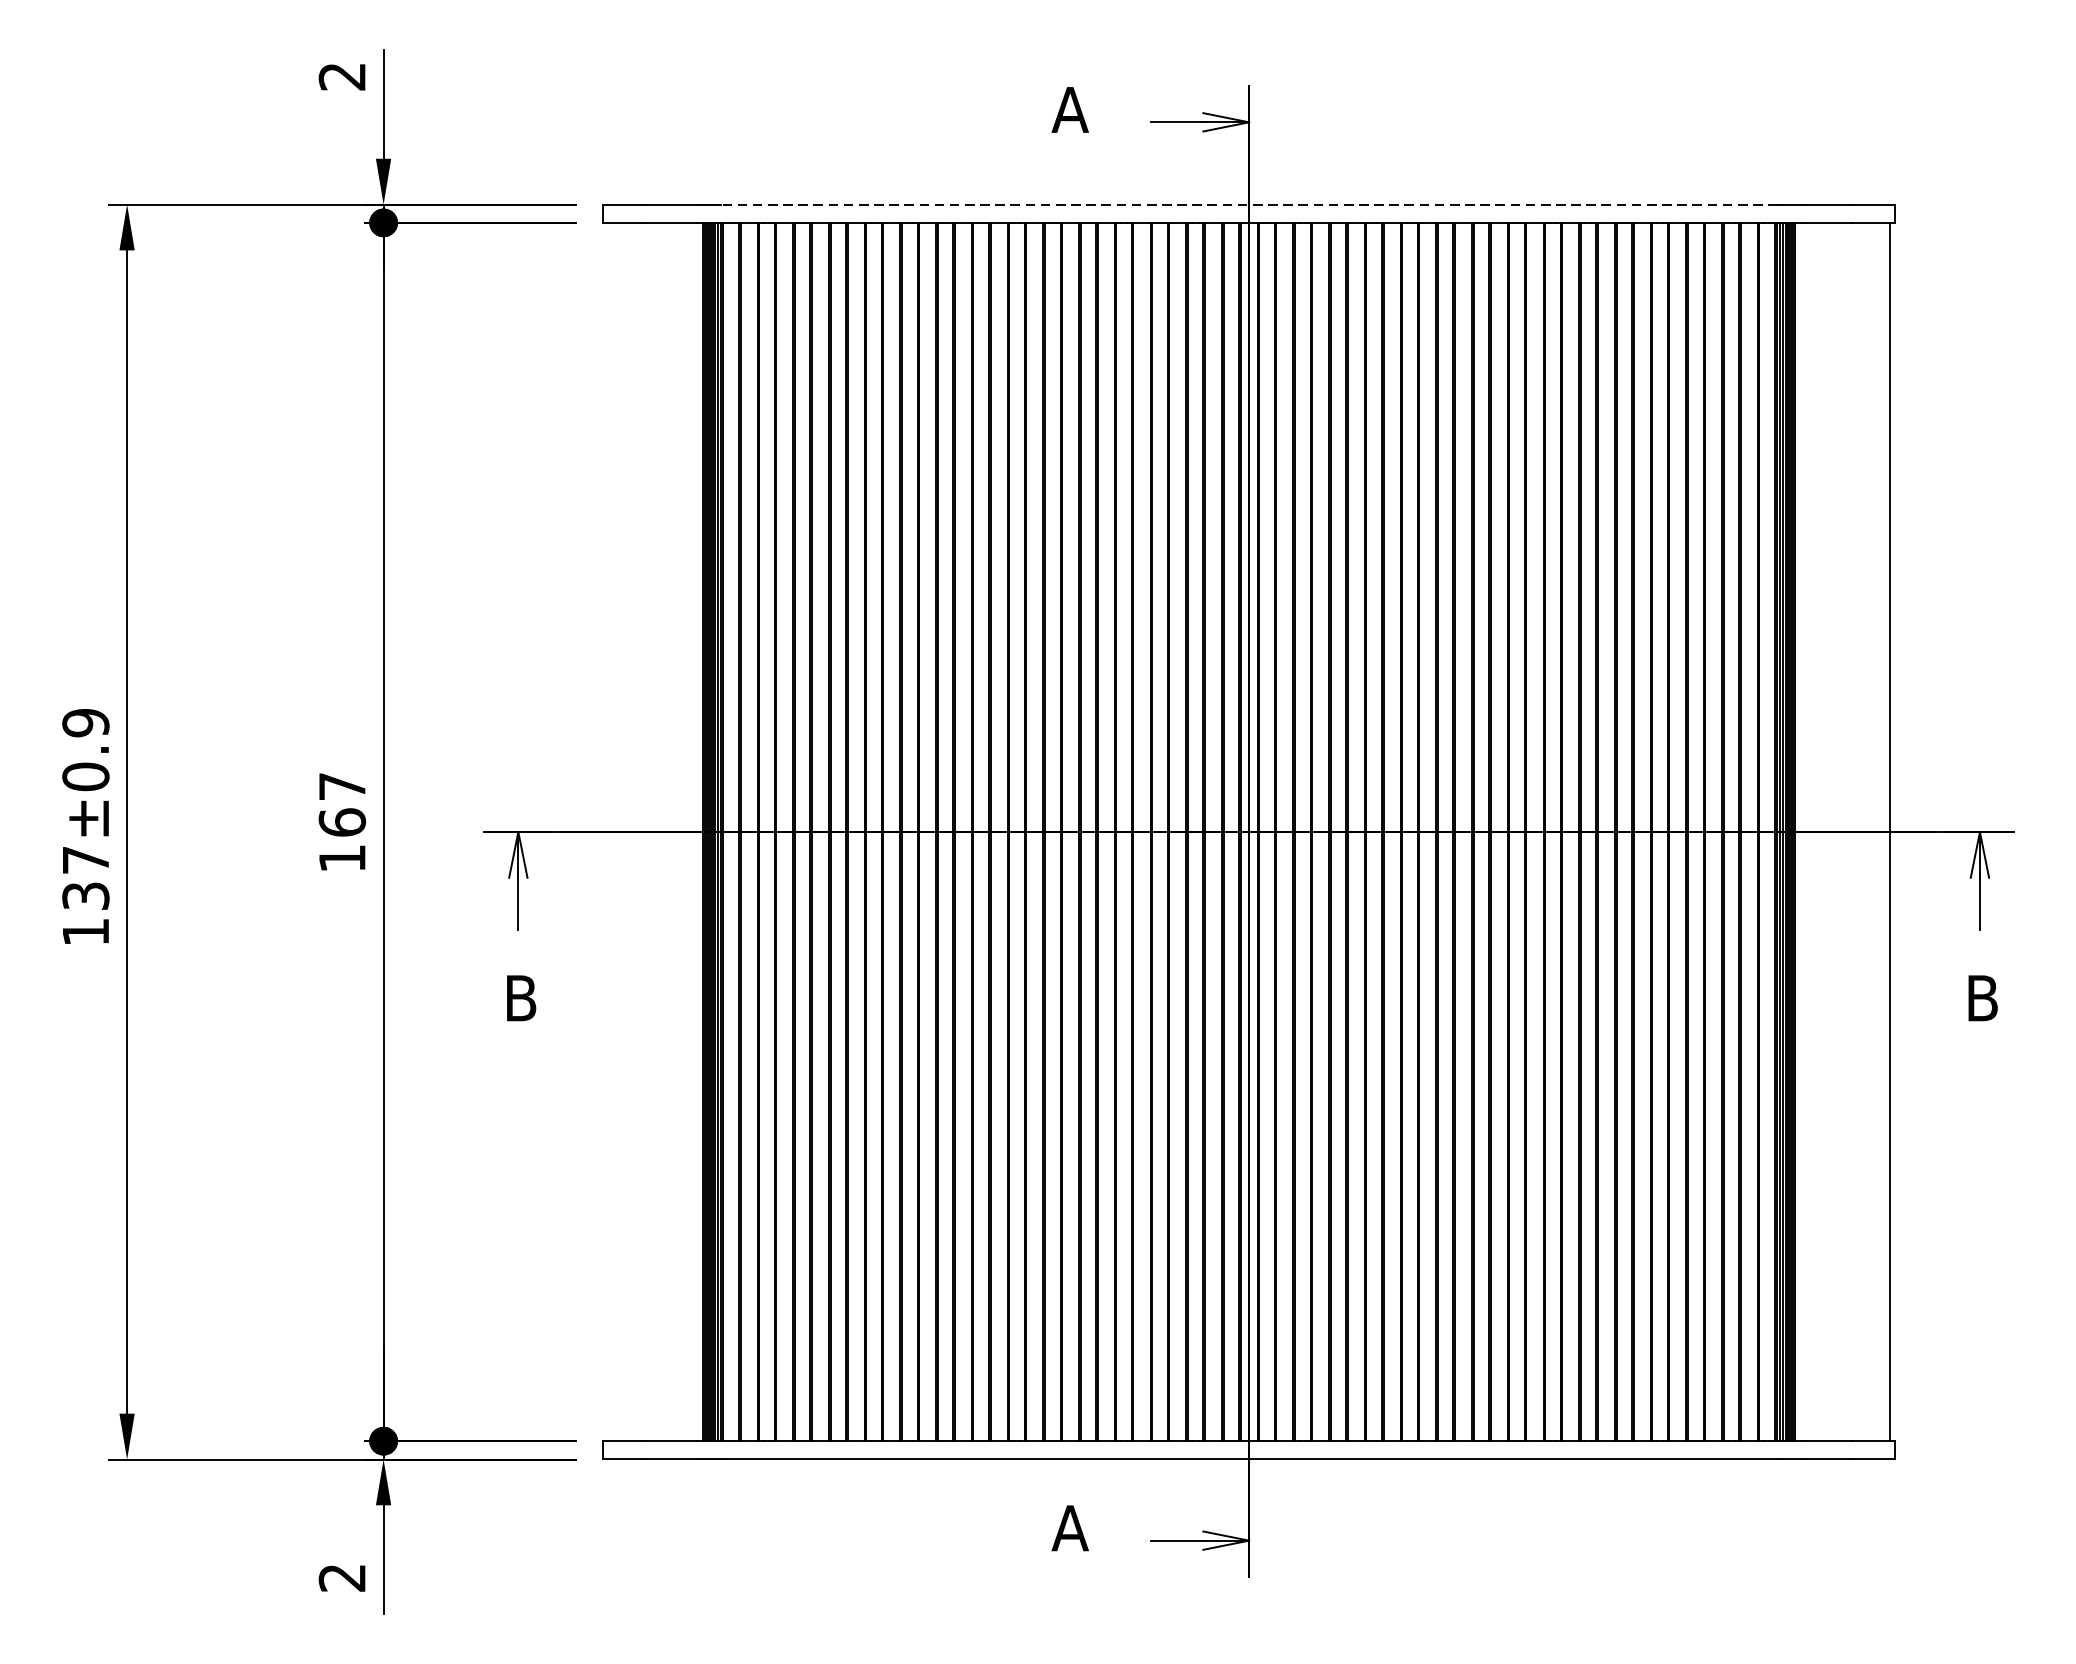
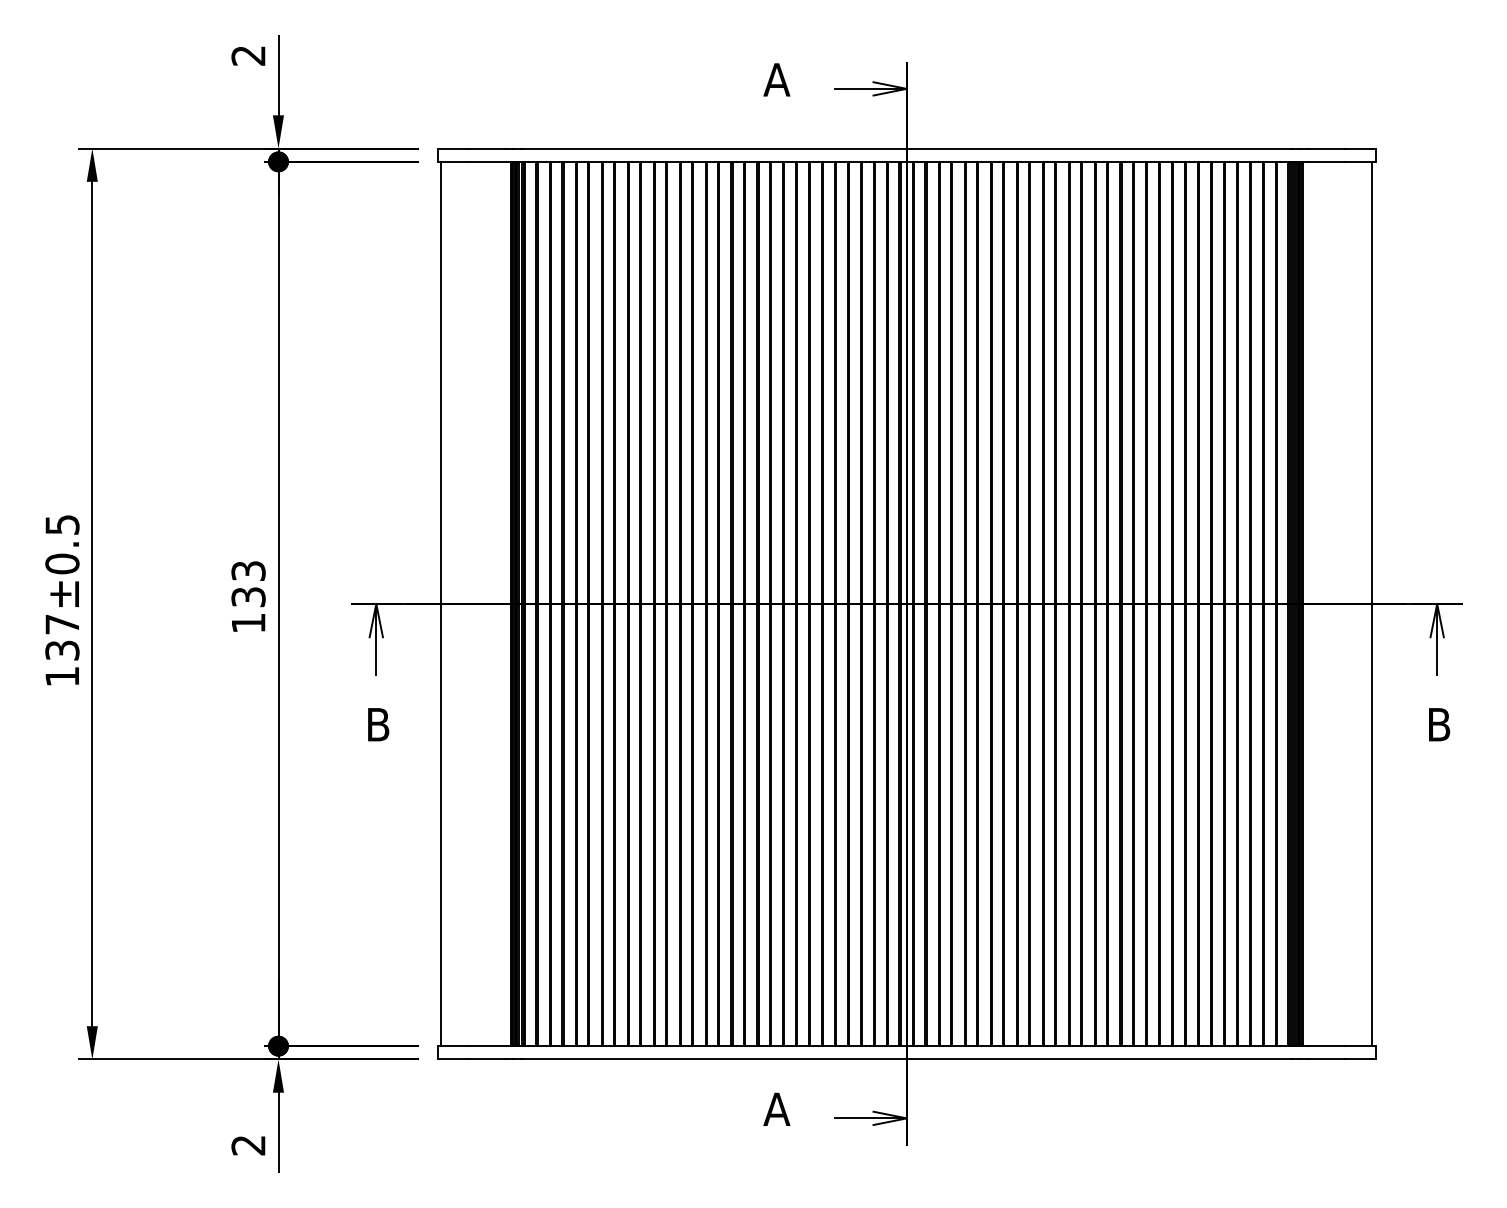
line: (1248, 204) -> (906, 148), dashed -> solid
text: (86, 722) -> (62, 524), 137±0.9 -> 137±0.5
text: (342, 805) -> (248, 584), 167 -> 133
line: (608, 831) -> (441, 603), added

